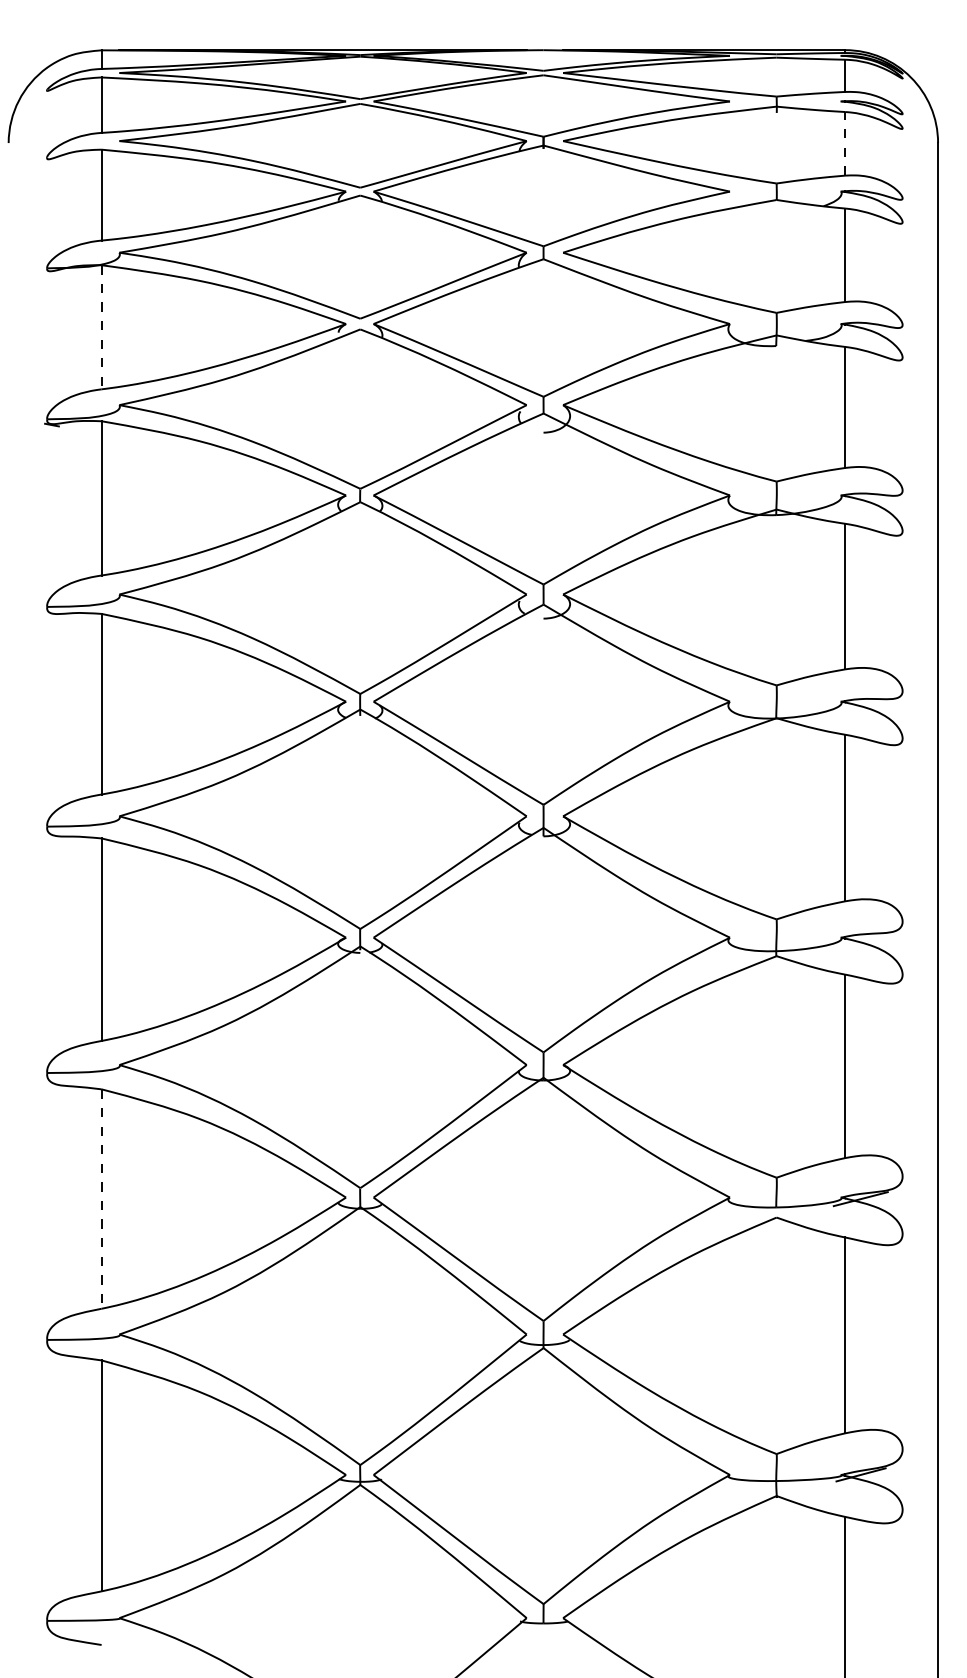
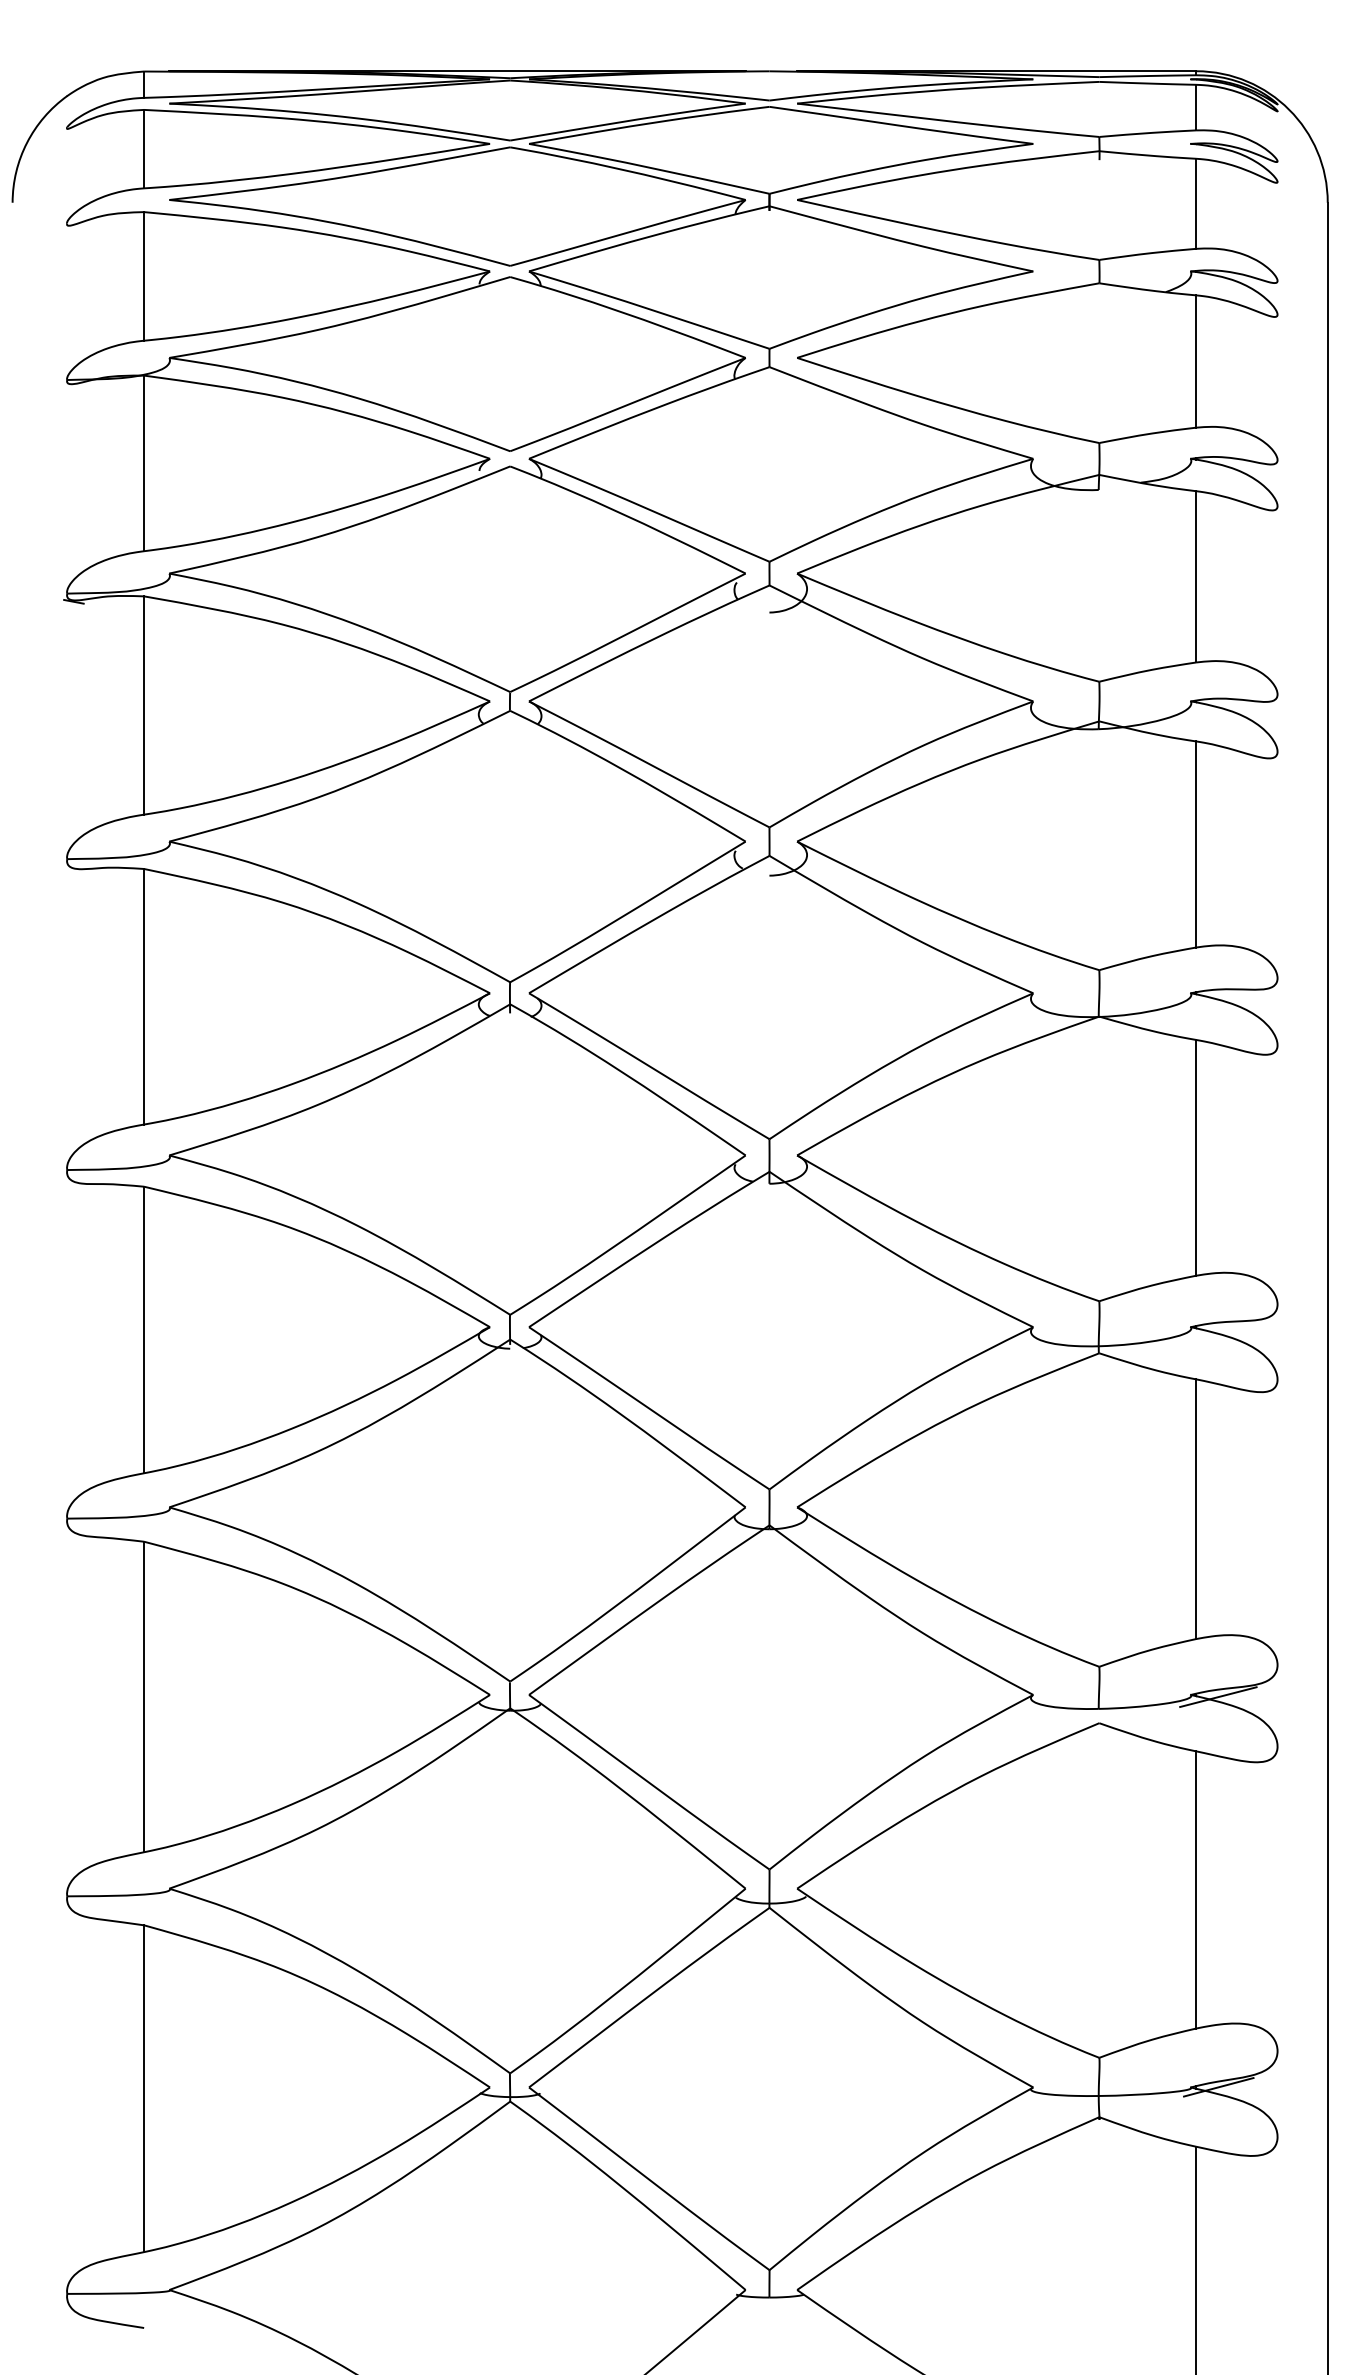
line: (845, 143) -> (1196, 203), dashed -> solid
line: (101, 327) -> (144, 463), dashed -> solid
line: (101, 1199) -> (144, 1697), dashed -> solid

